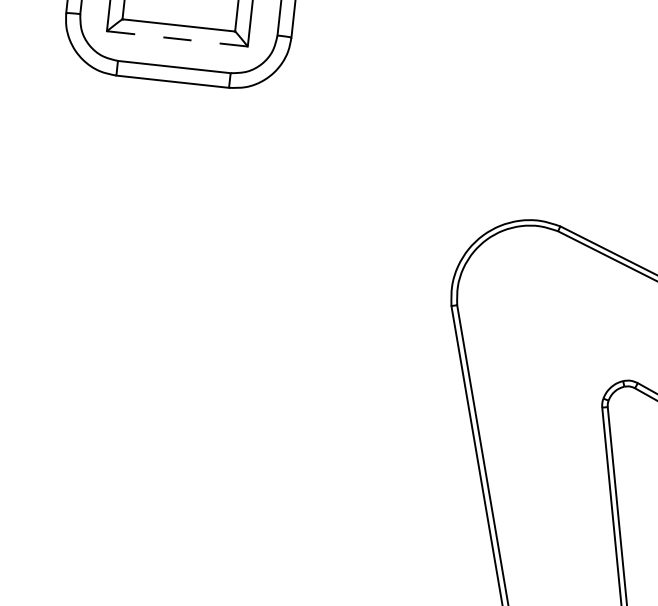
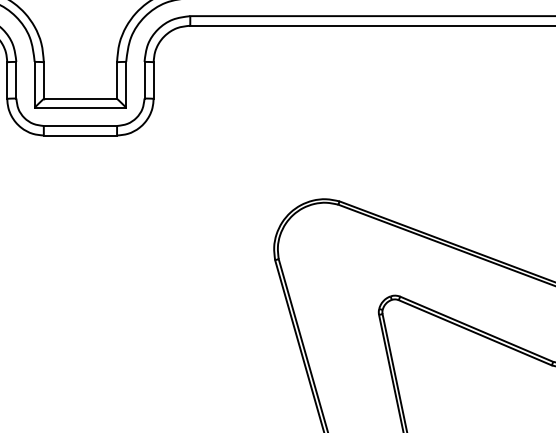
line: (177, 38) -> (80, 107), dashed -> solid

